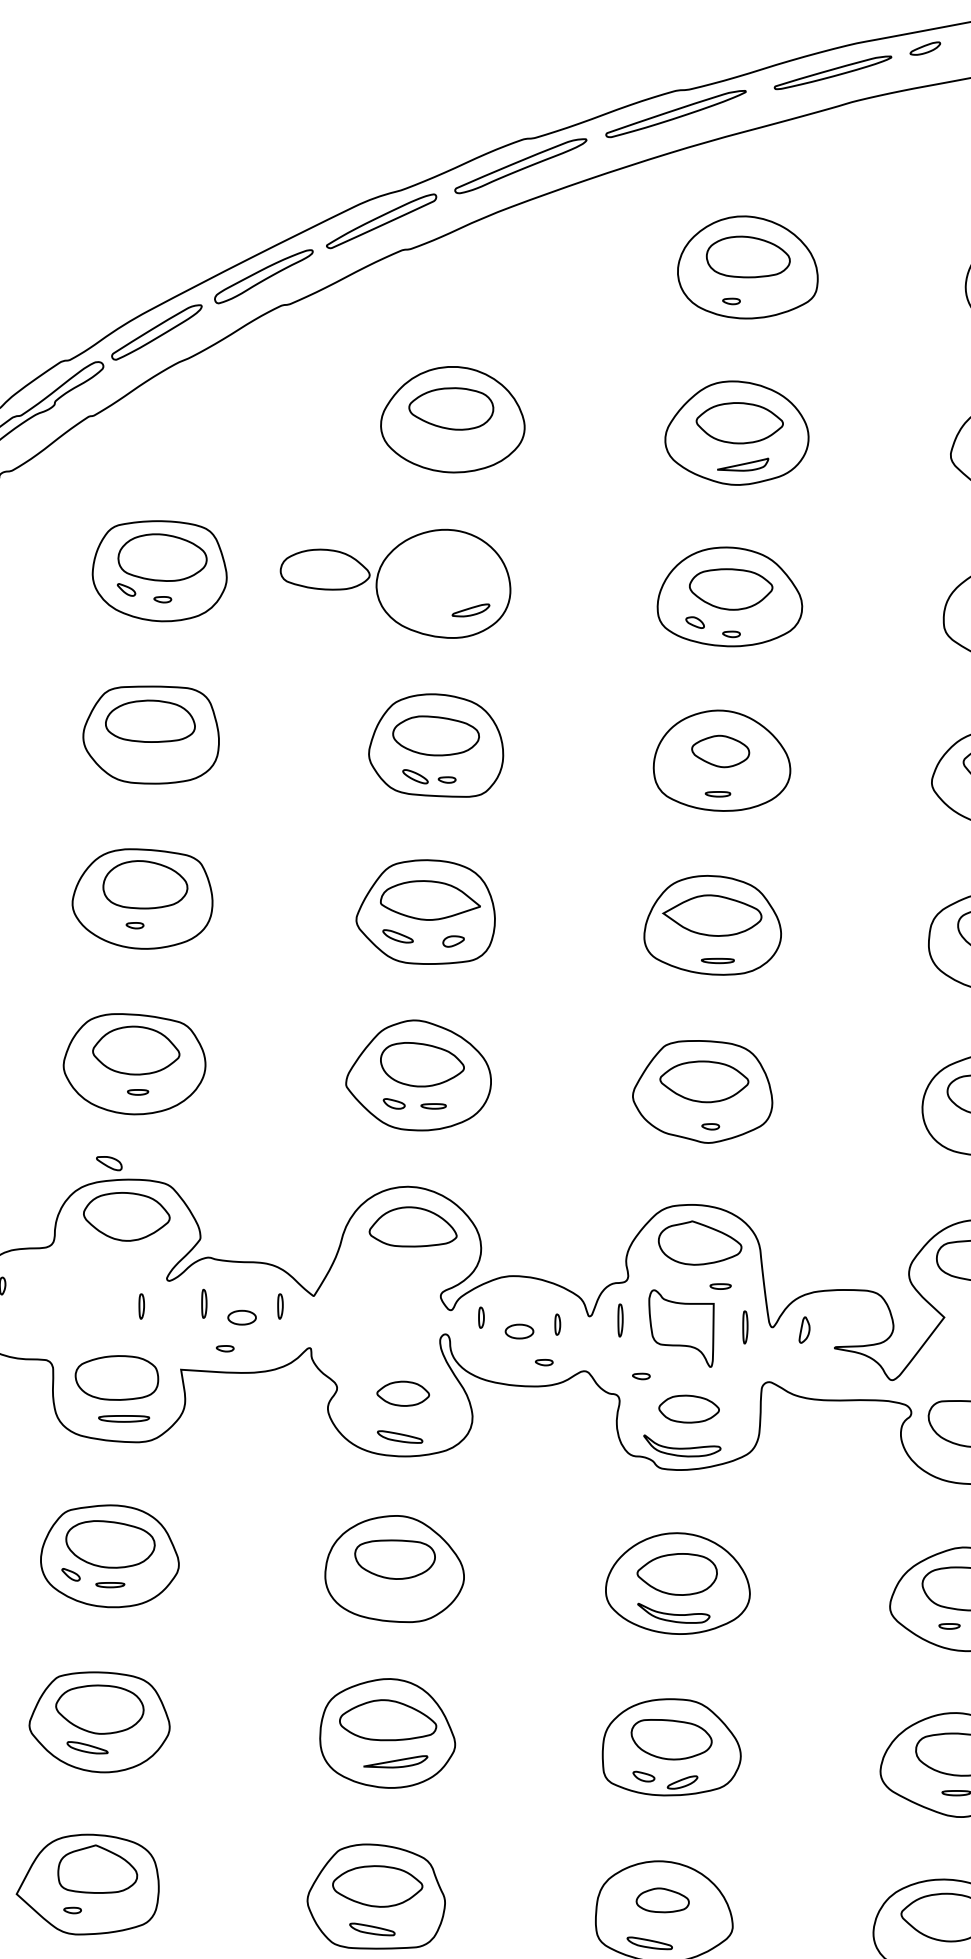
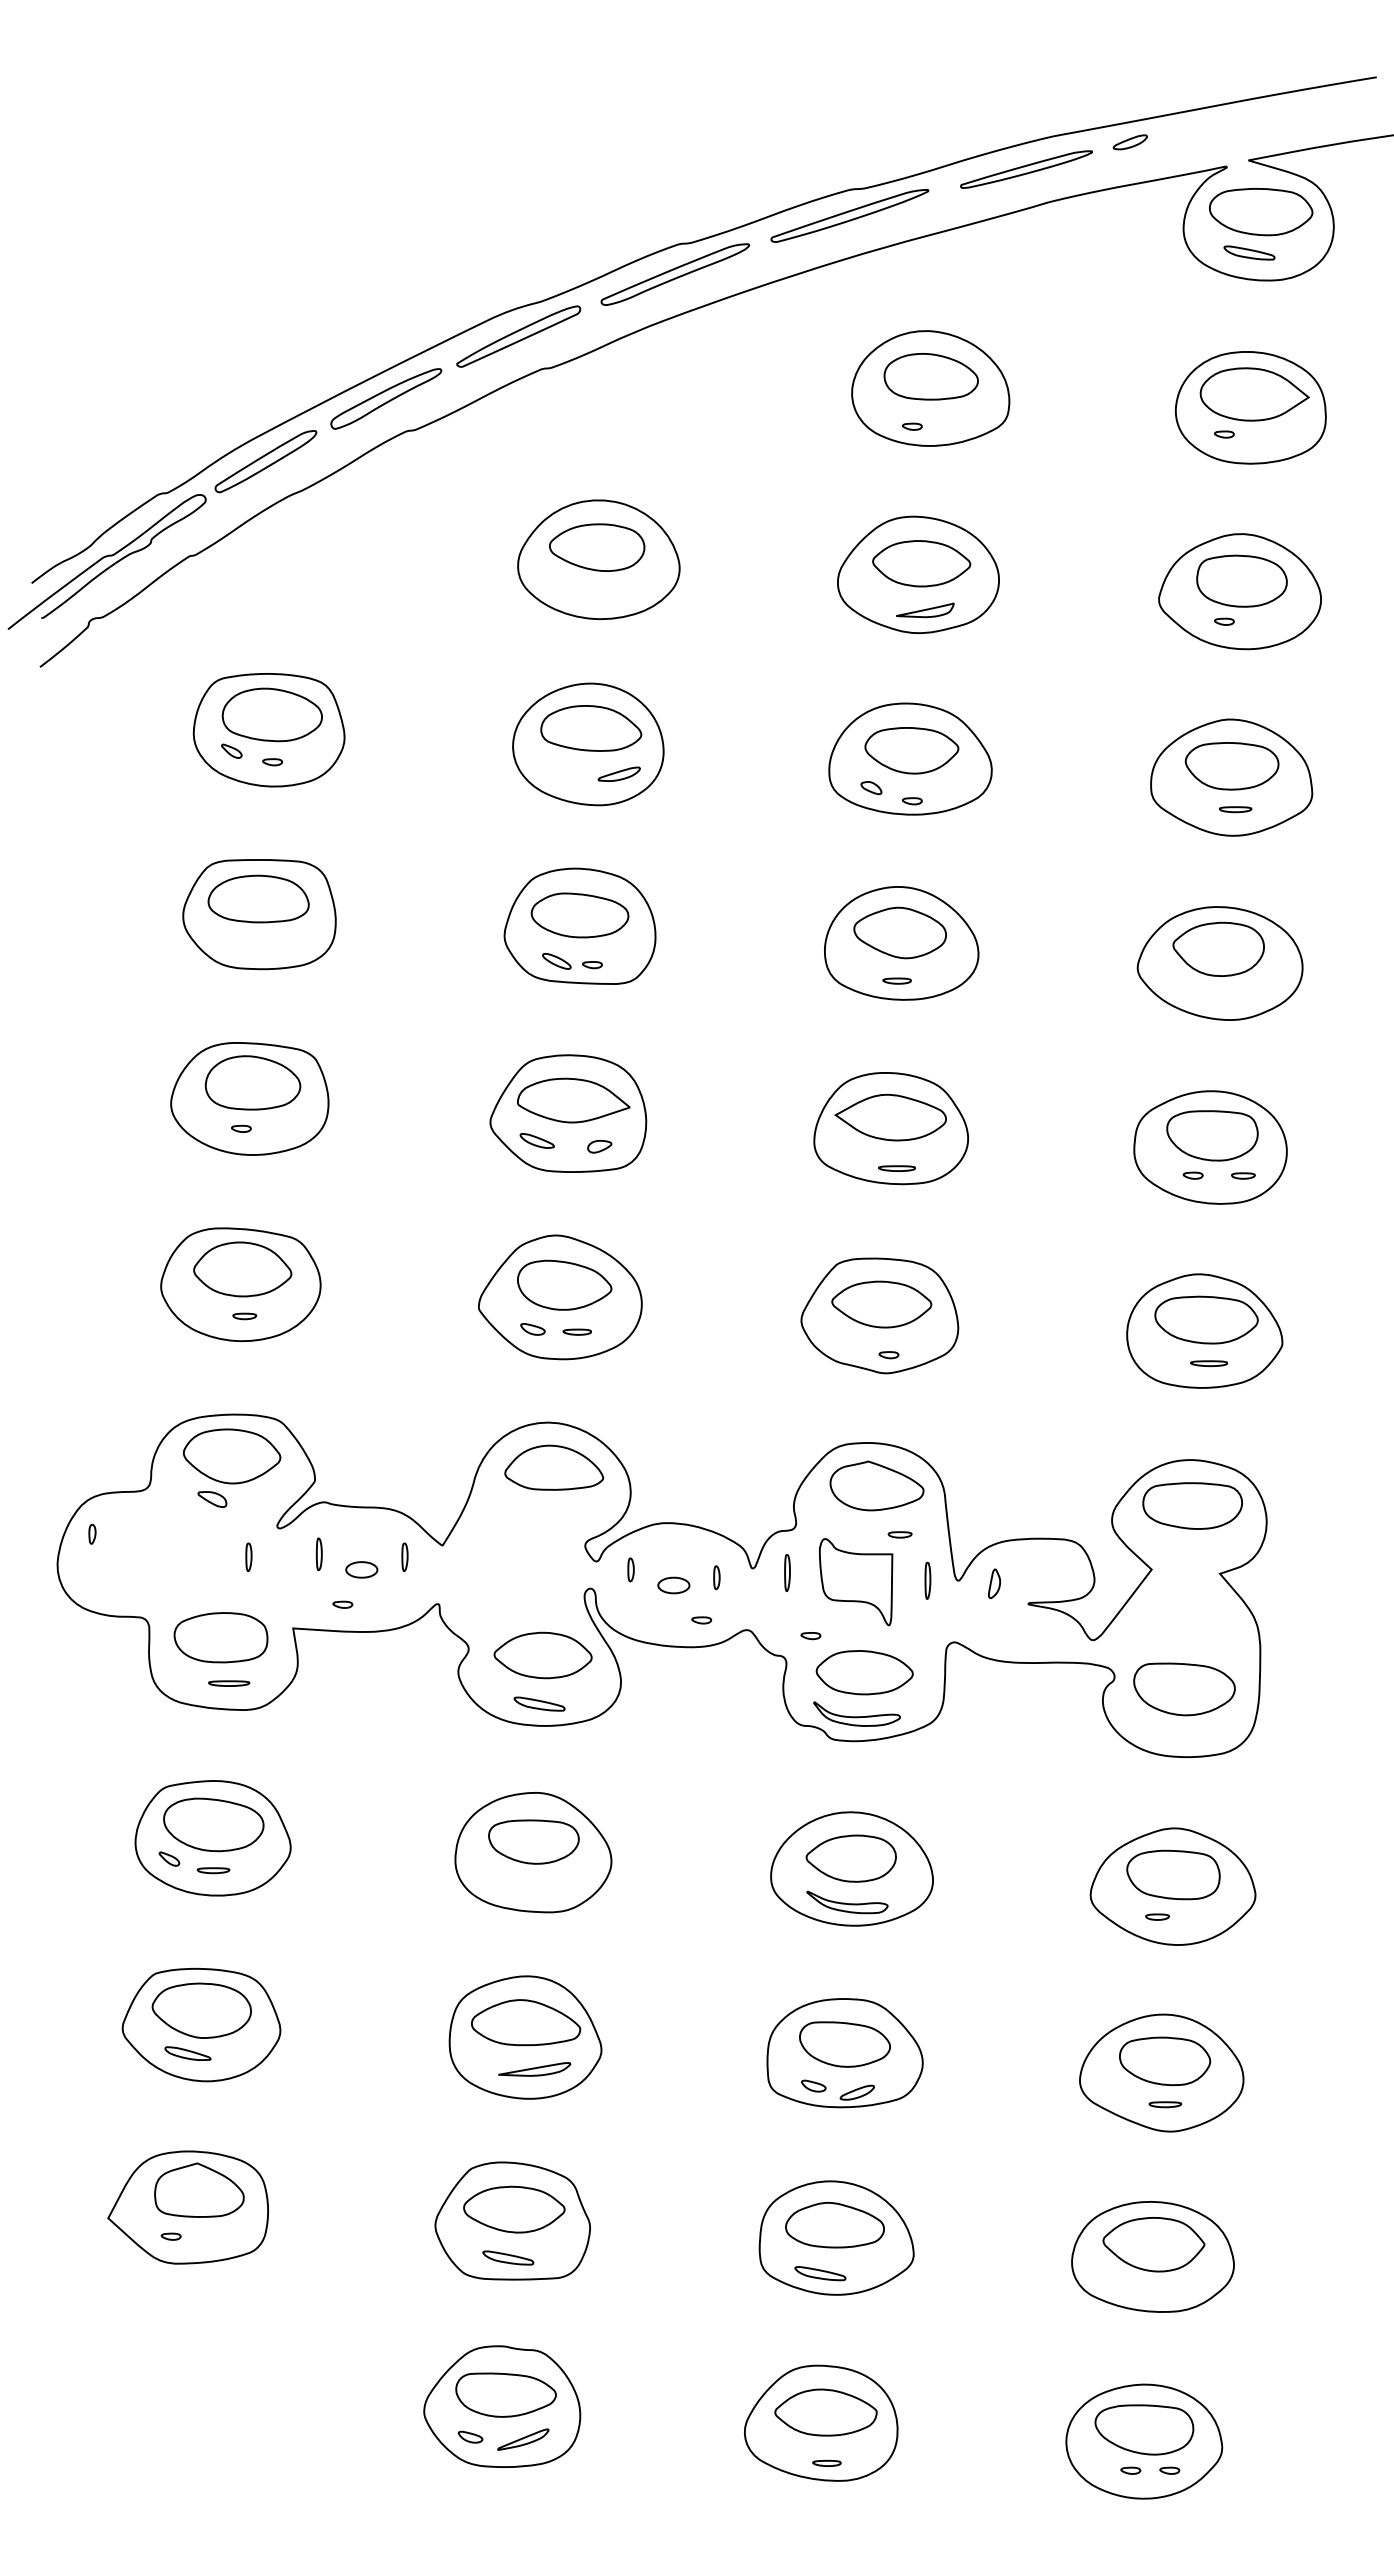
part: (325, 569) -> (591, 728), moved
part: (720, 751) -> (899, 932), size x1.43
part: (109, 1163) -> (212, 1499), moved
part: (402, 1393) -> (542, 1655), size x1.67
part: (689, 1408) -> (864, 1672), size x1.43
part: (124, 1418) -> (229, 1683), size x0.71
part: (662, 1900) -> (834, 2225), size x1.67

